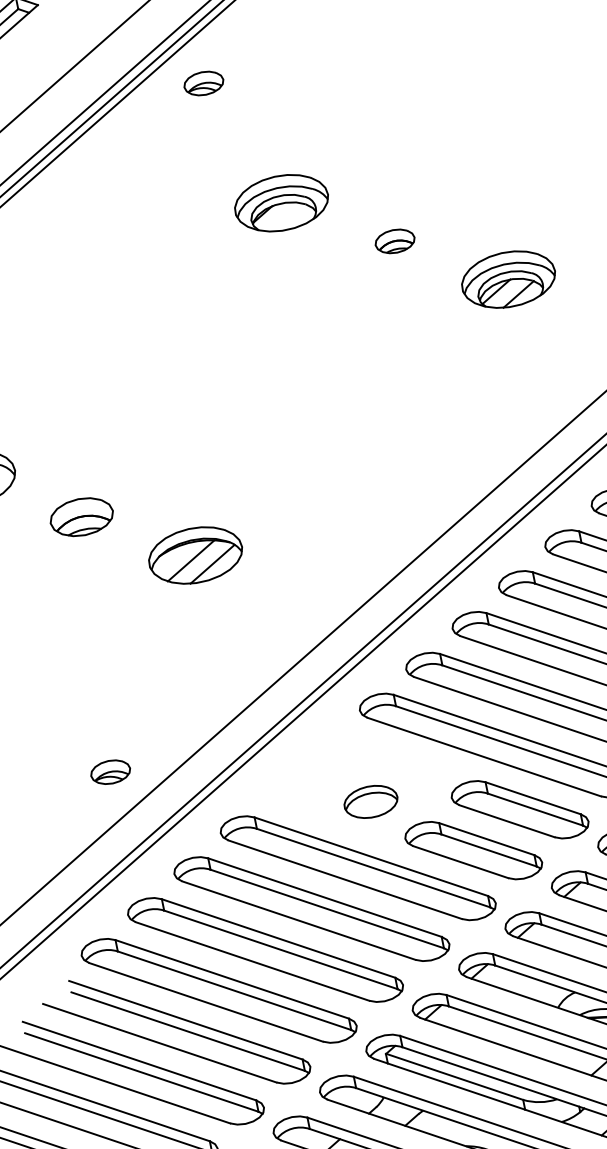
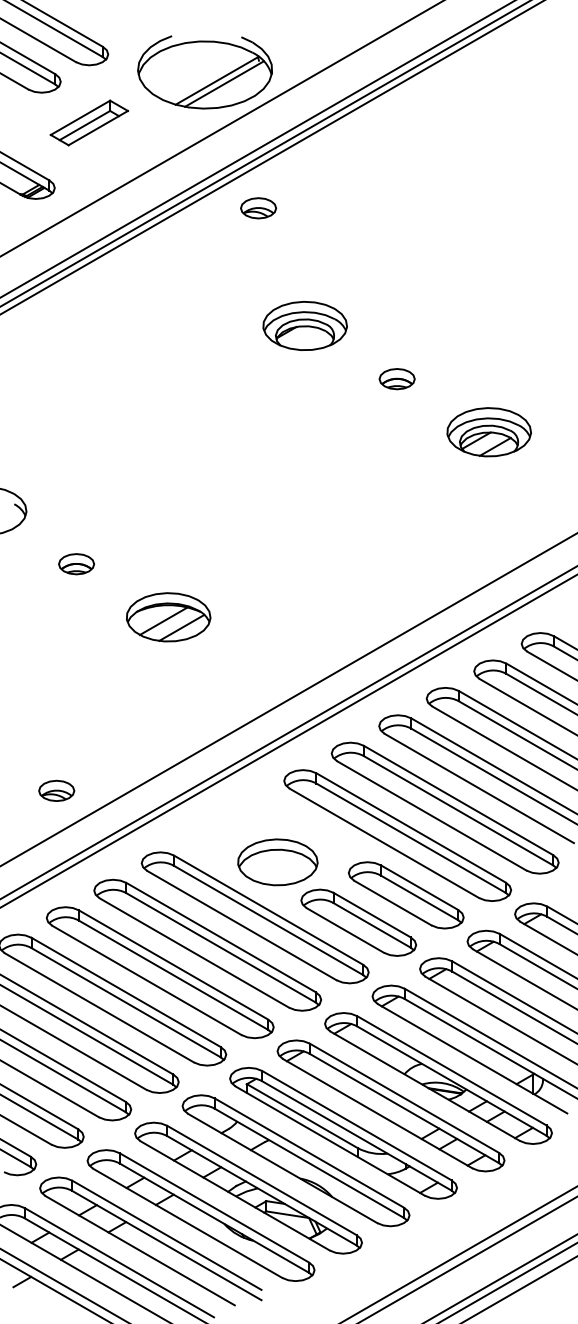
part: (82, 517) -> (76, 564), size x0.62
part: (370, 802) -> (277, 862), size x1.67

